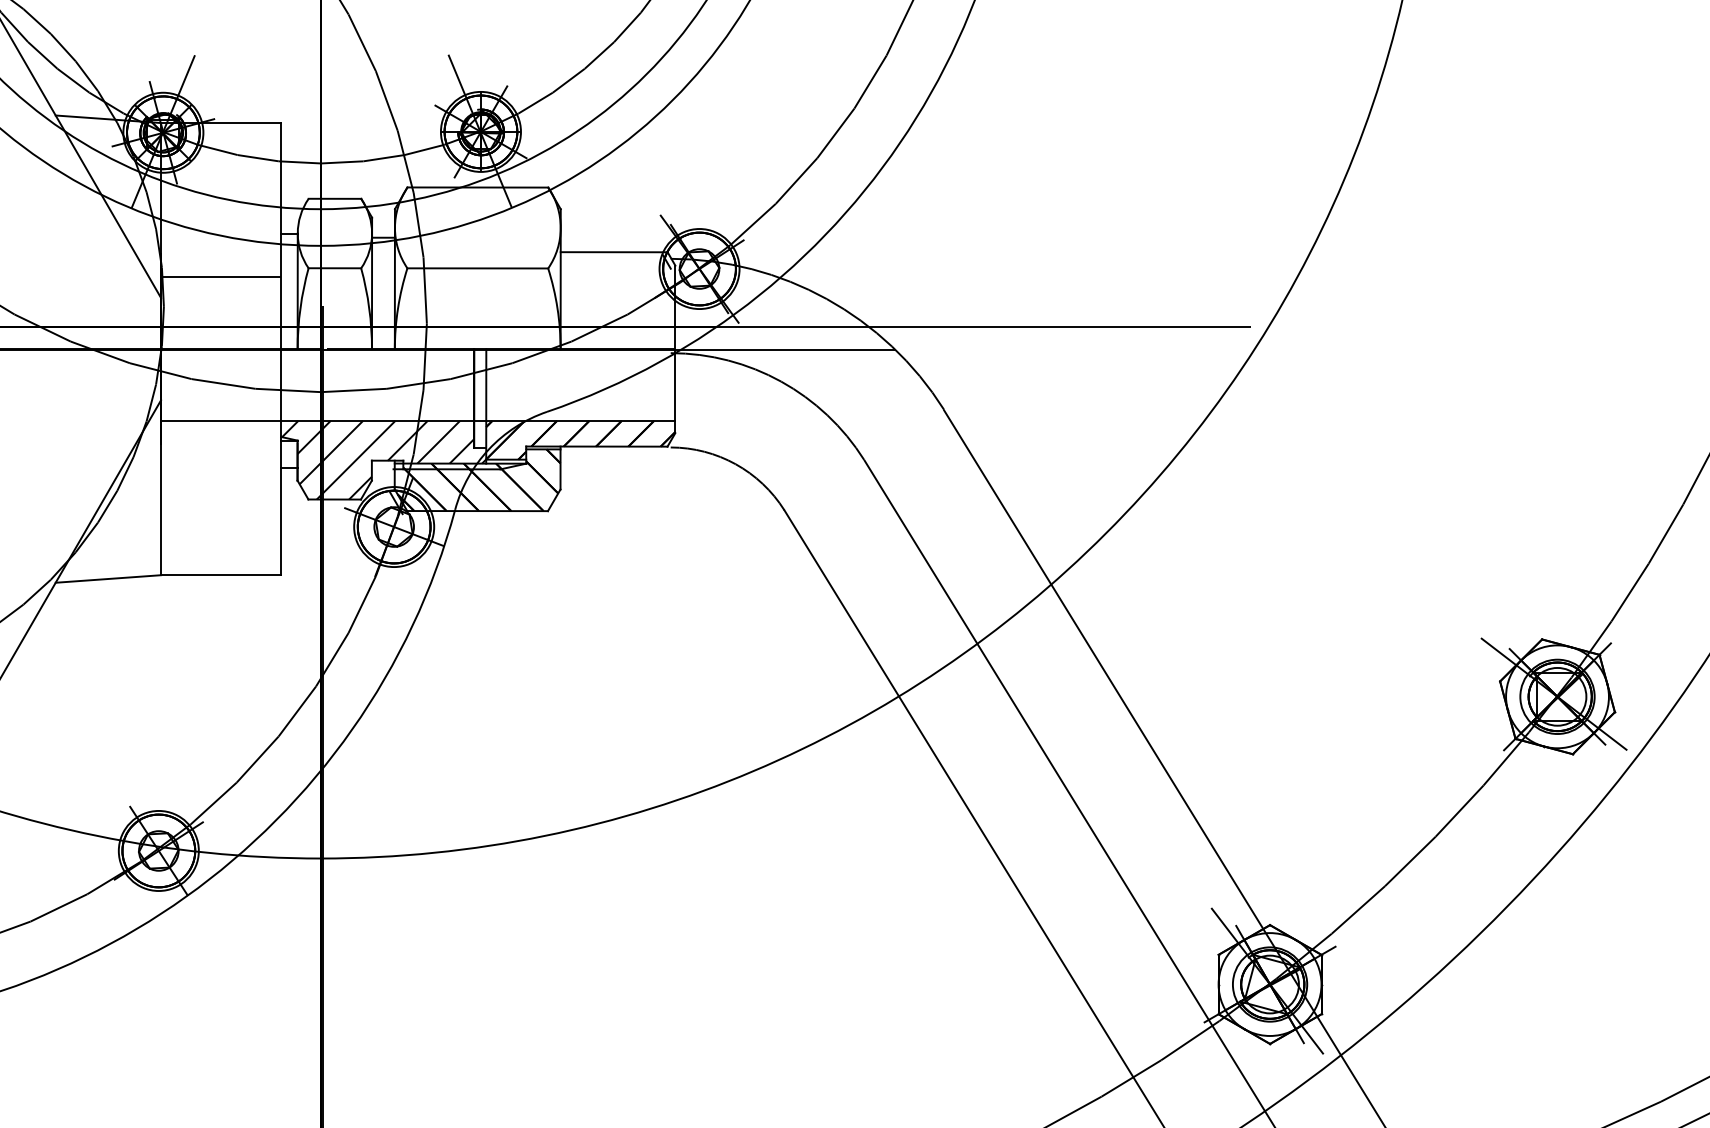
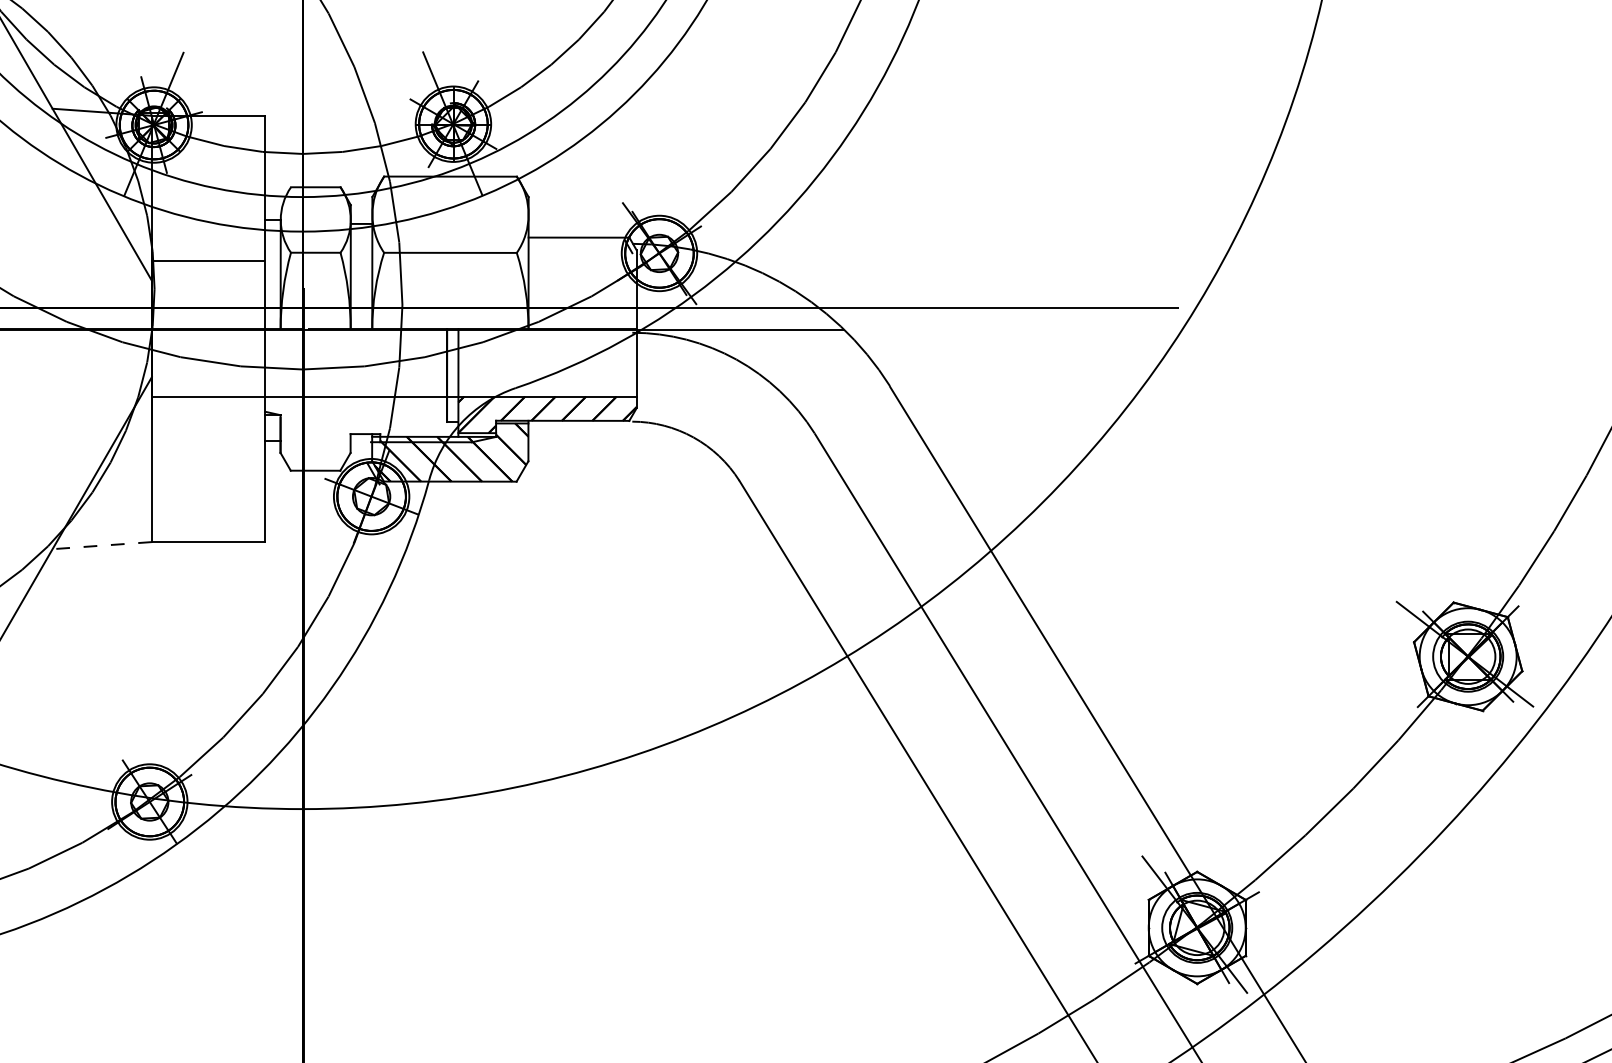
hatch: (384, 460) -> (362, 433), removed
line: (108, 578) -> (102, 545), solid -> dashed

